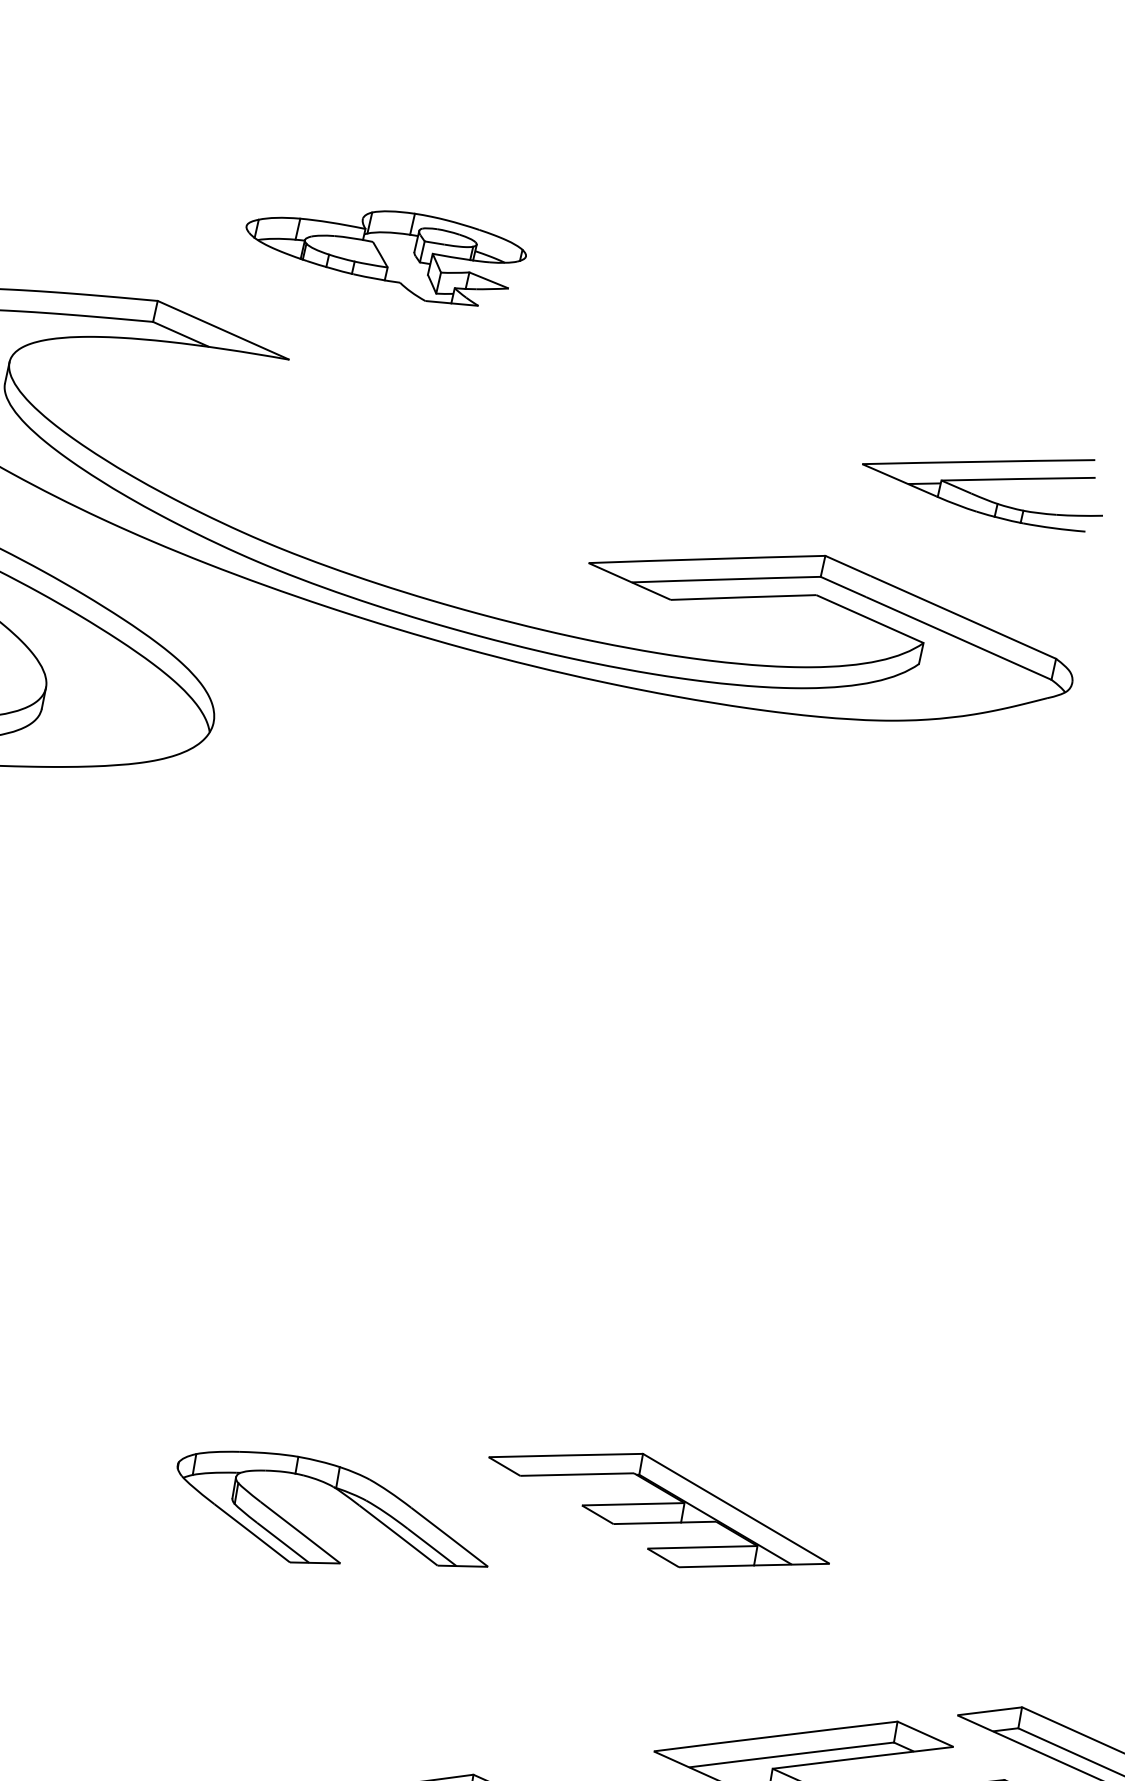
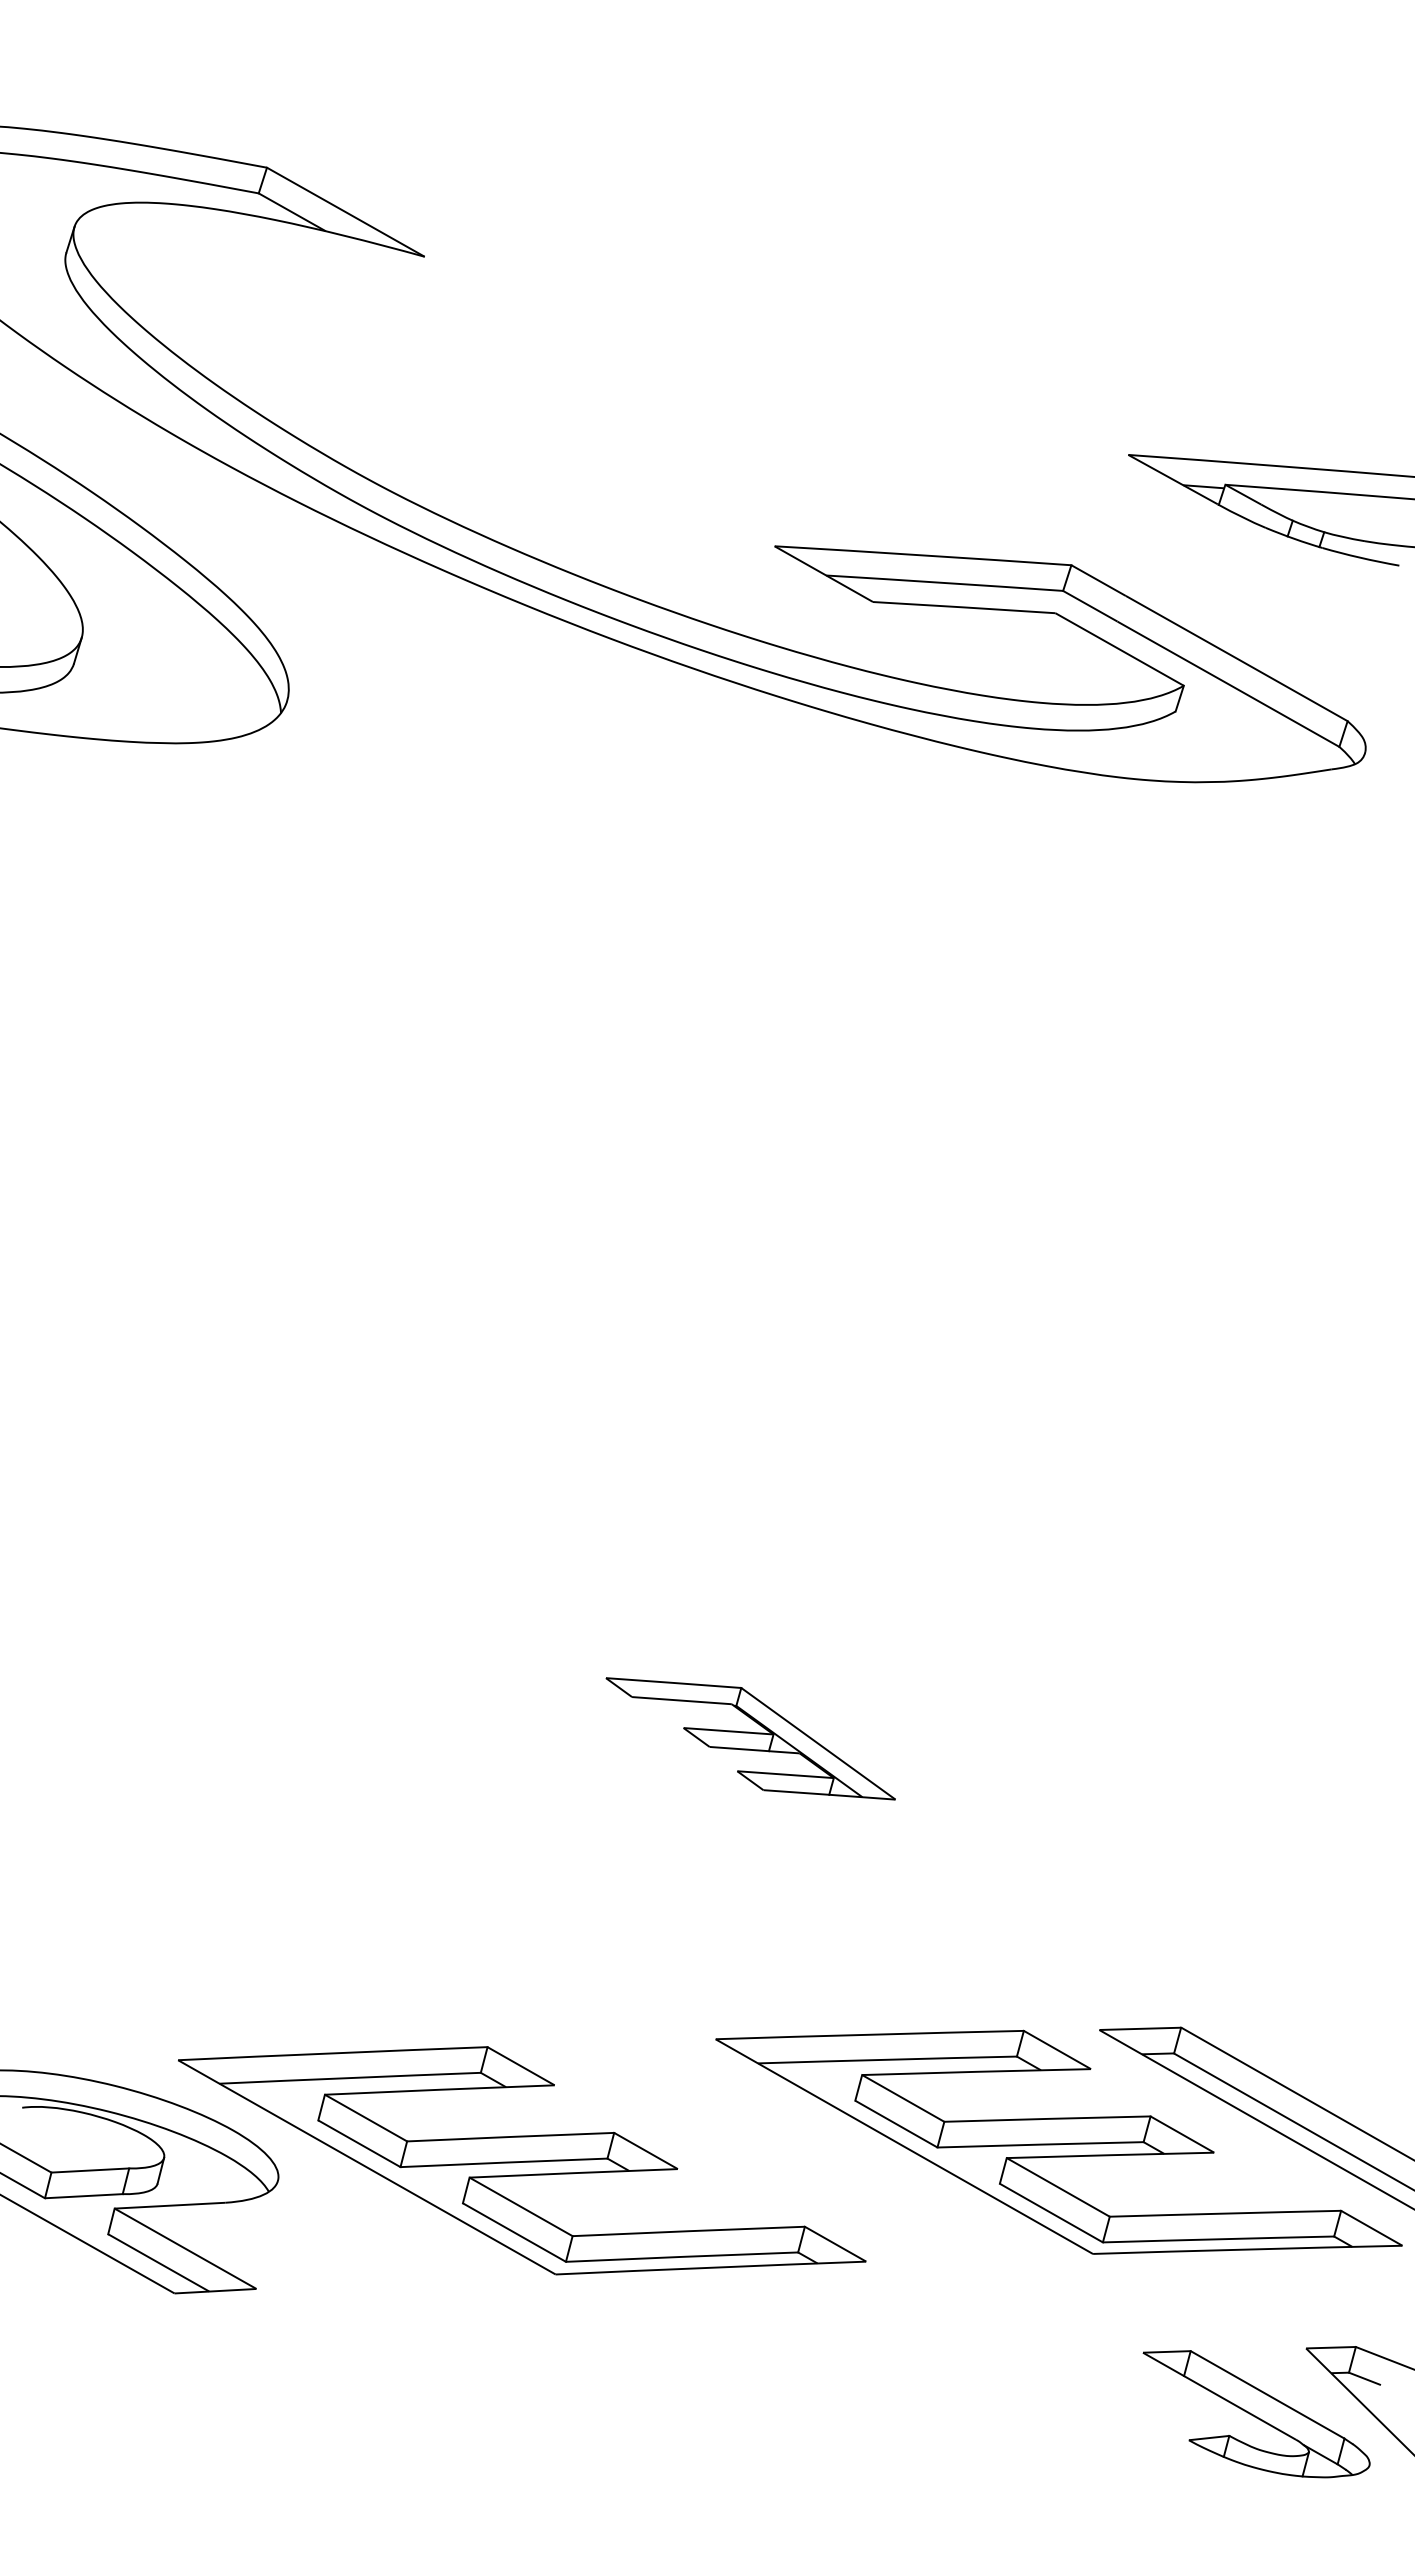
part: (387, 260) -> (559, 144), removed
part: (342, 1494) -> (357, 1681), removed
part: (658, 1510) -> (750, 1738), size x0.7

